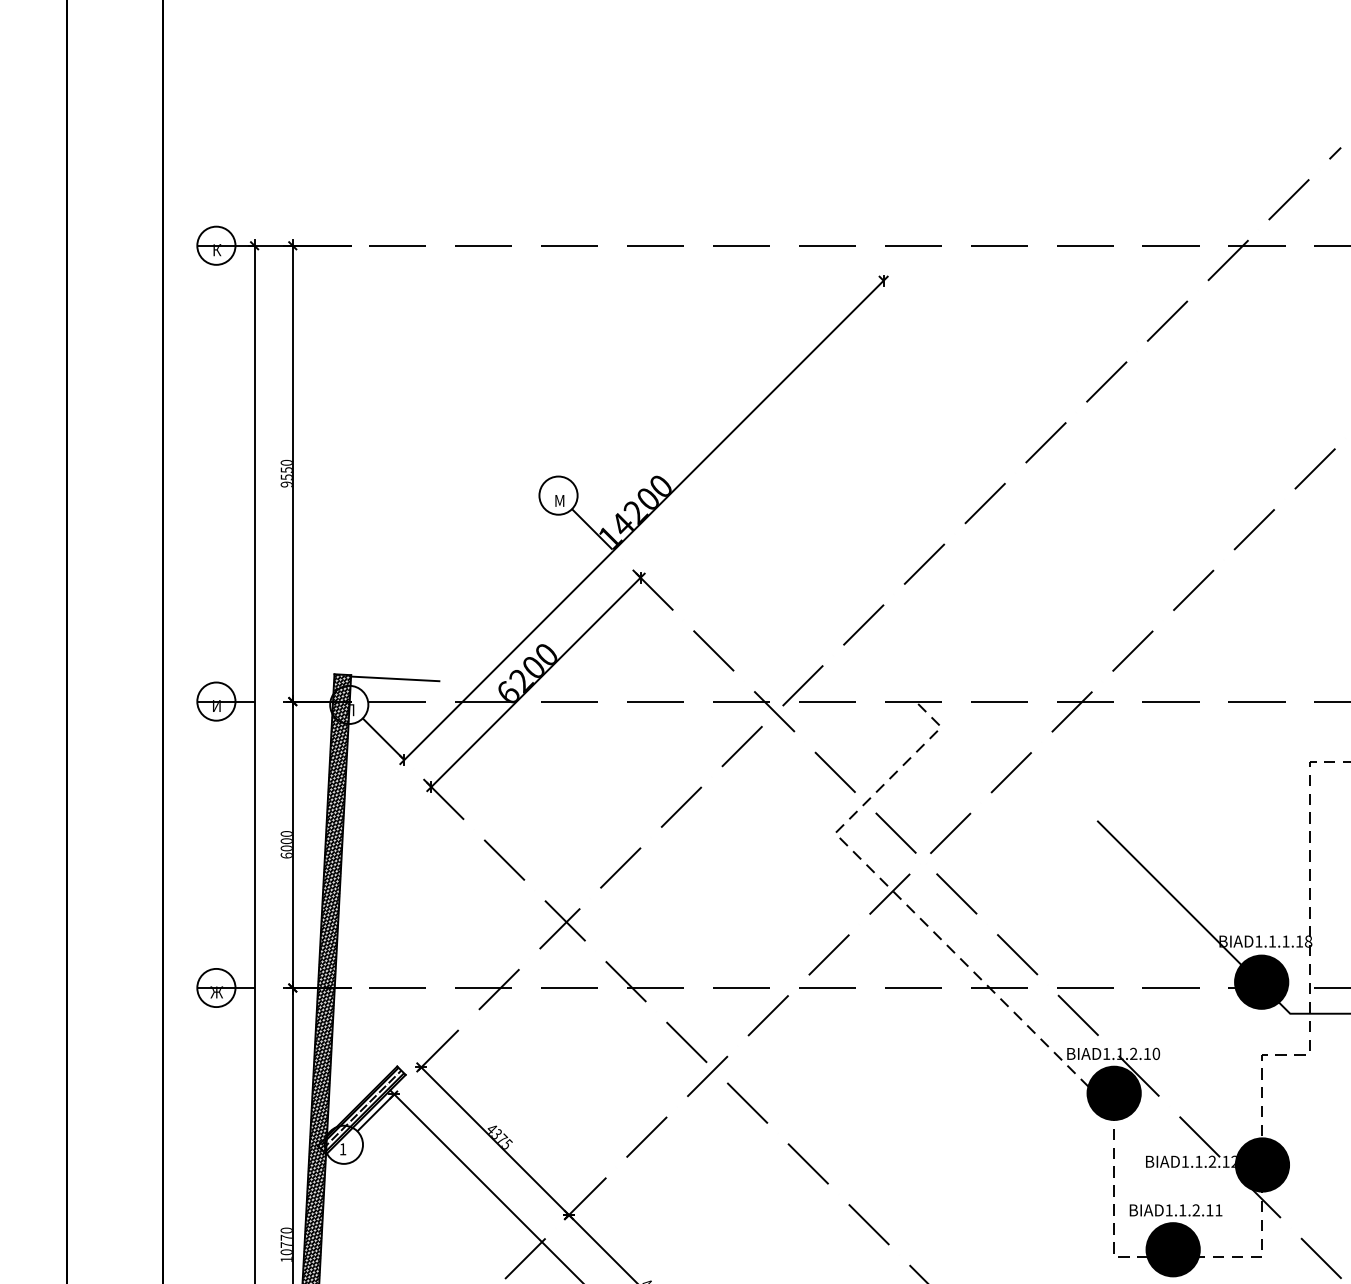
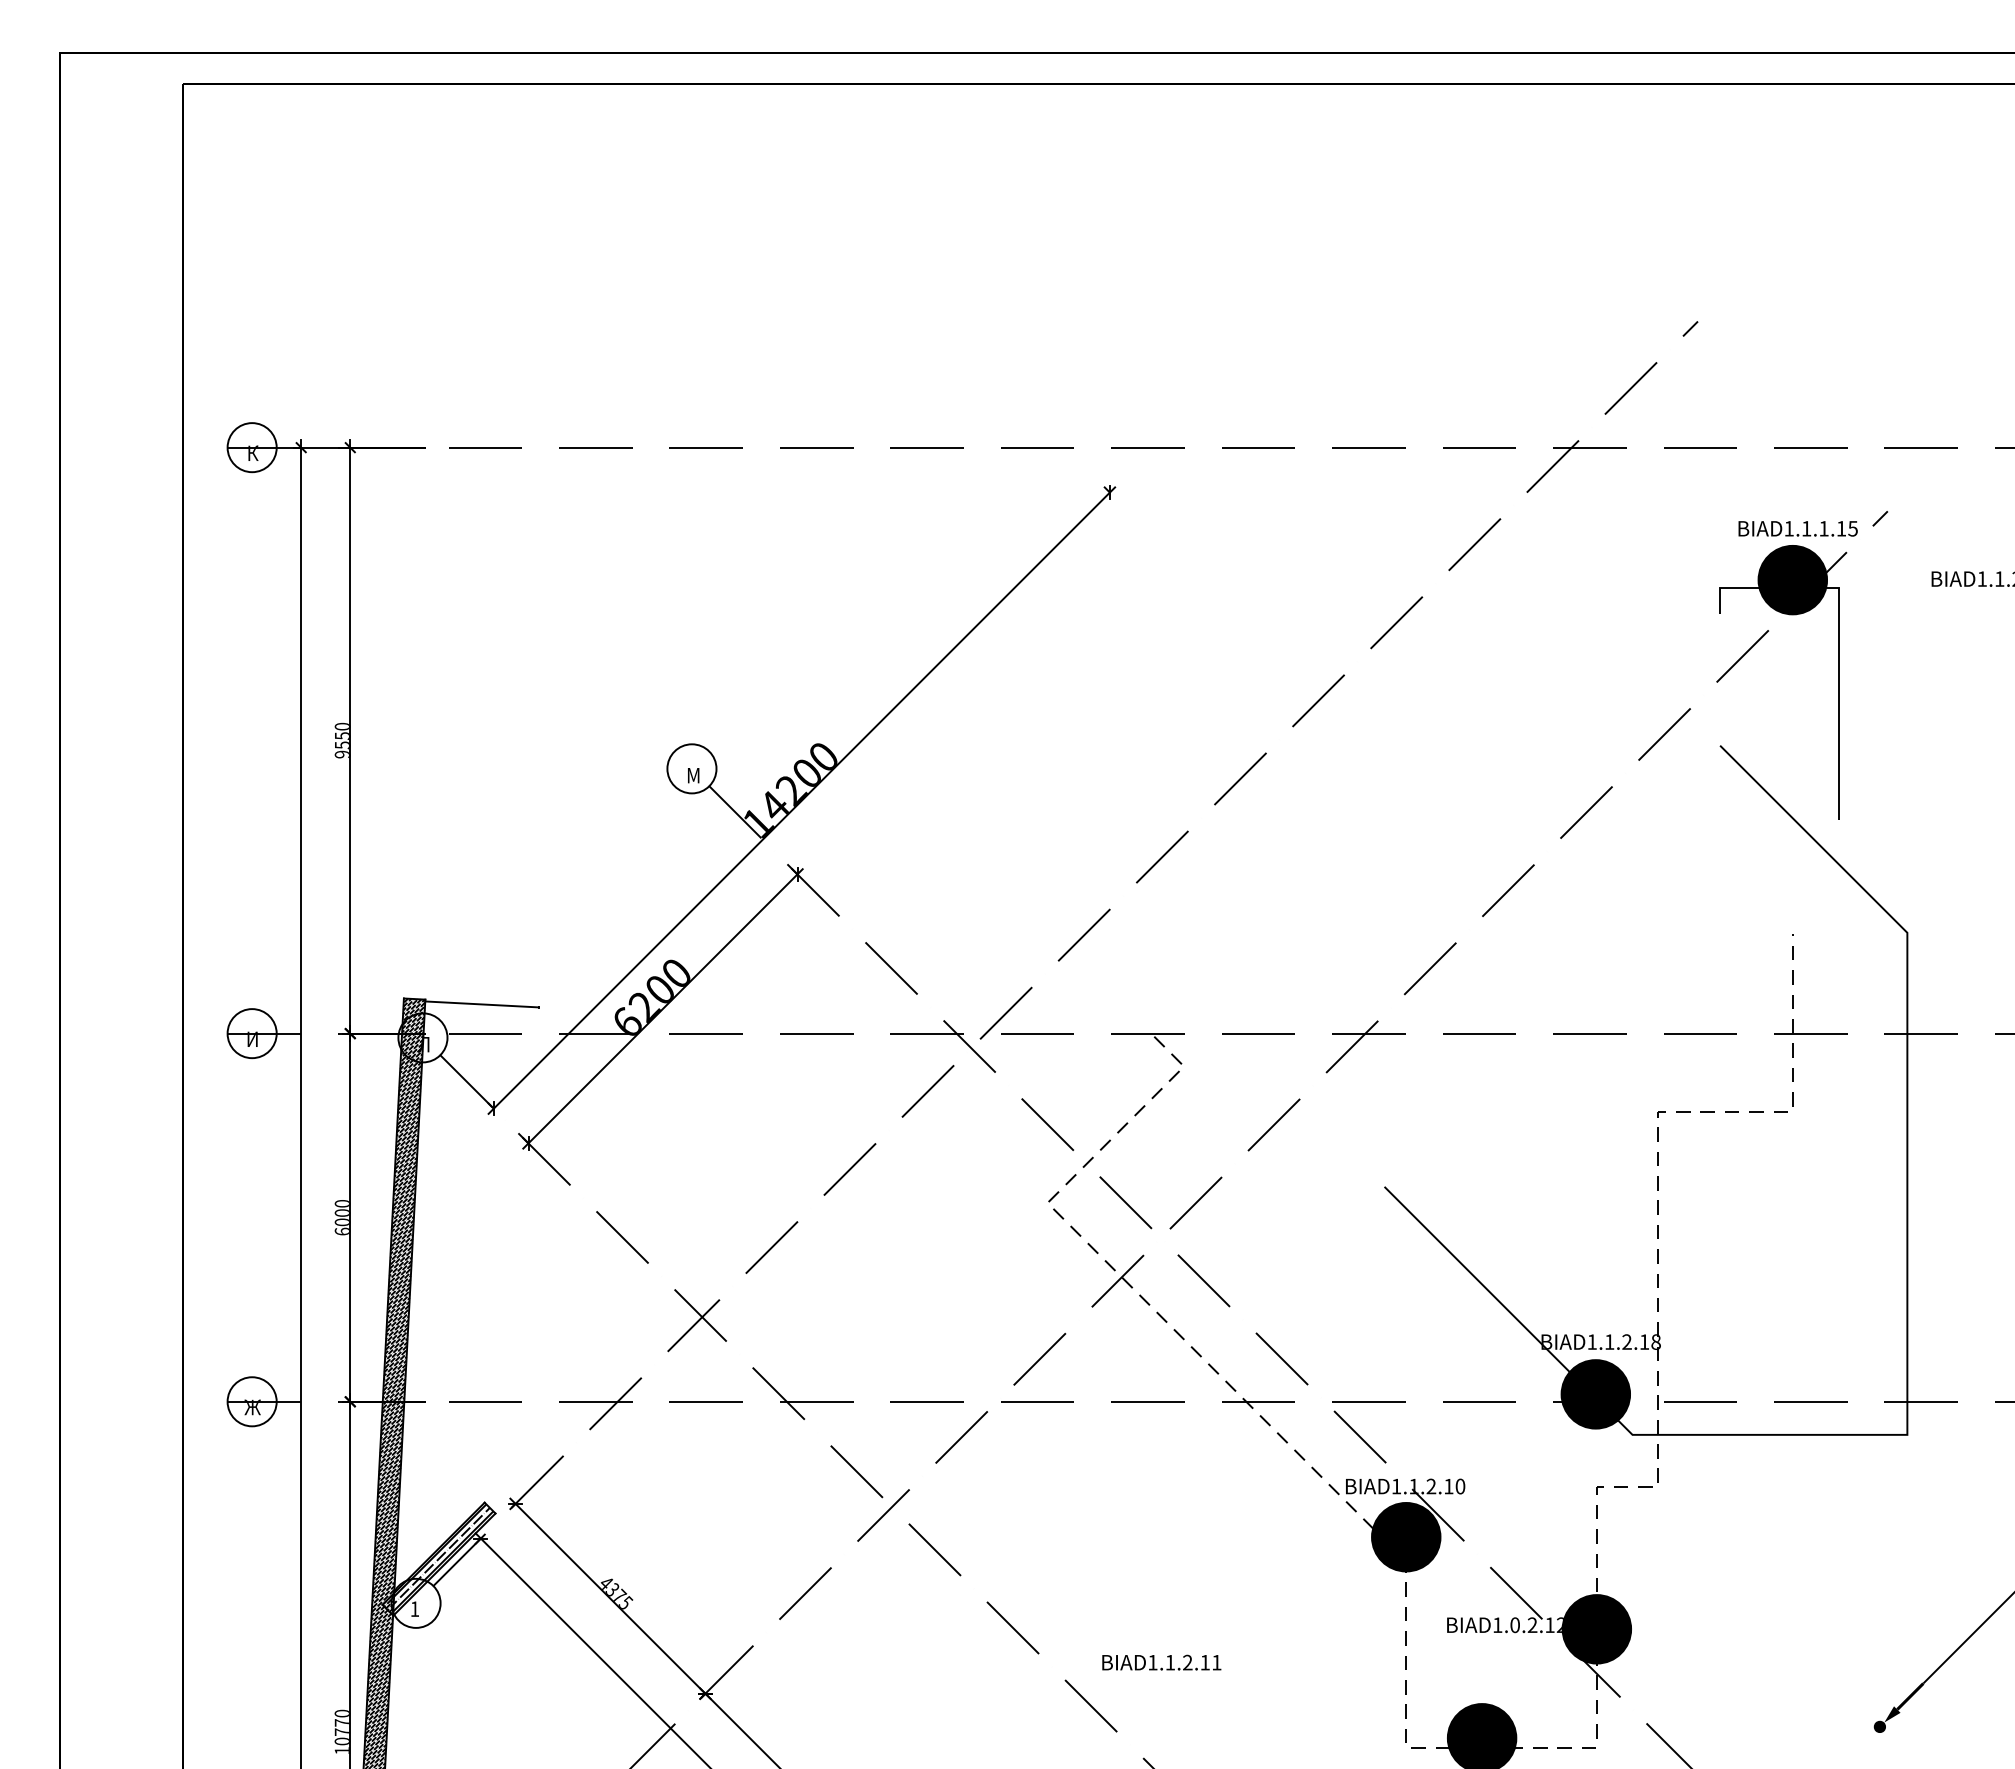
text: (1285, 941) -> (1626, 1341), BIAD1.1.1.18 -> BIAD1.1.2.18
text: (1198, 1162) -> (1514, 1625), BIAD1.1.2.12 -> BIAD1.0.2.12
text: (1175, 1210) -> (1161, 1662), moved

